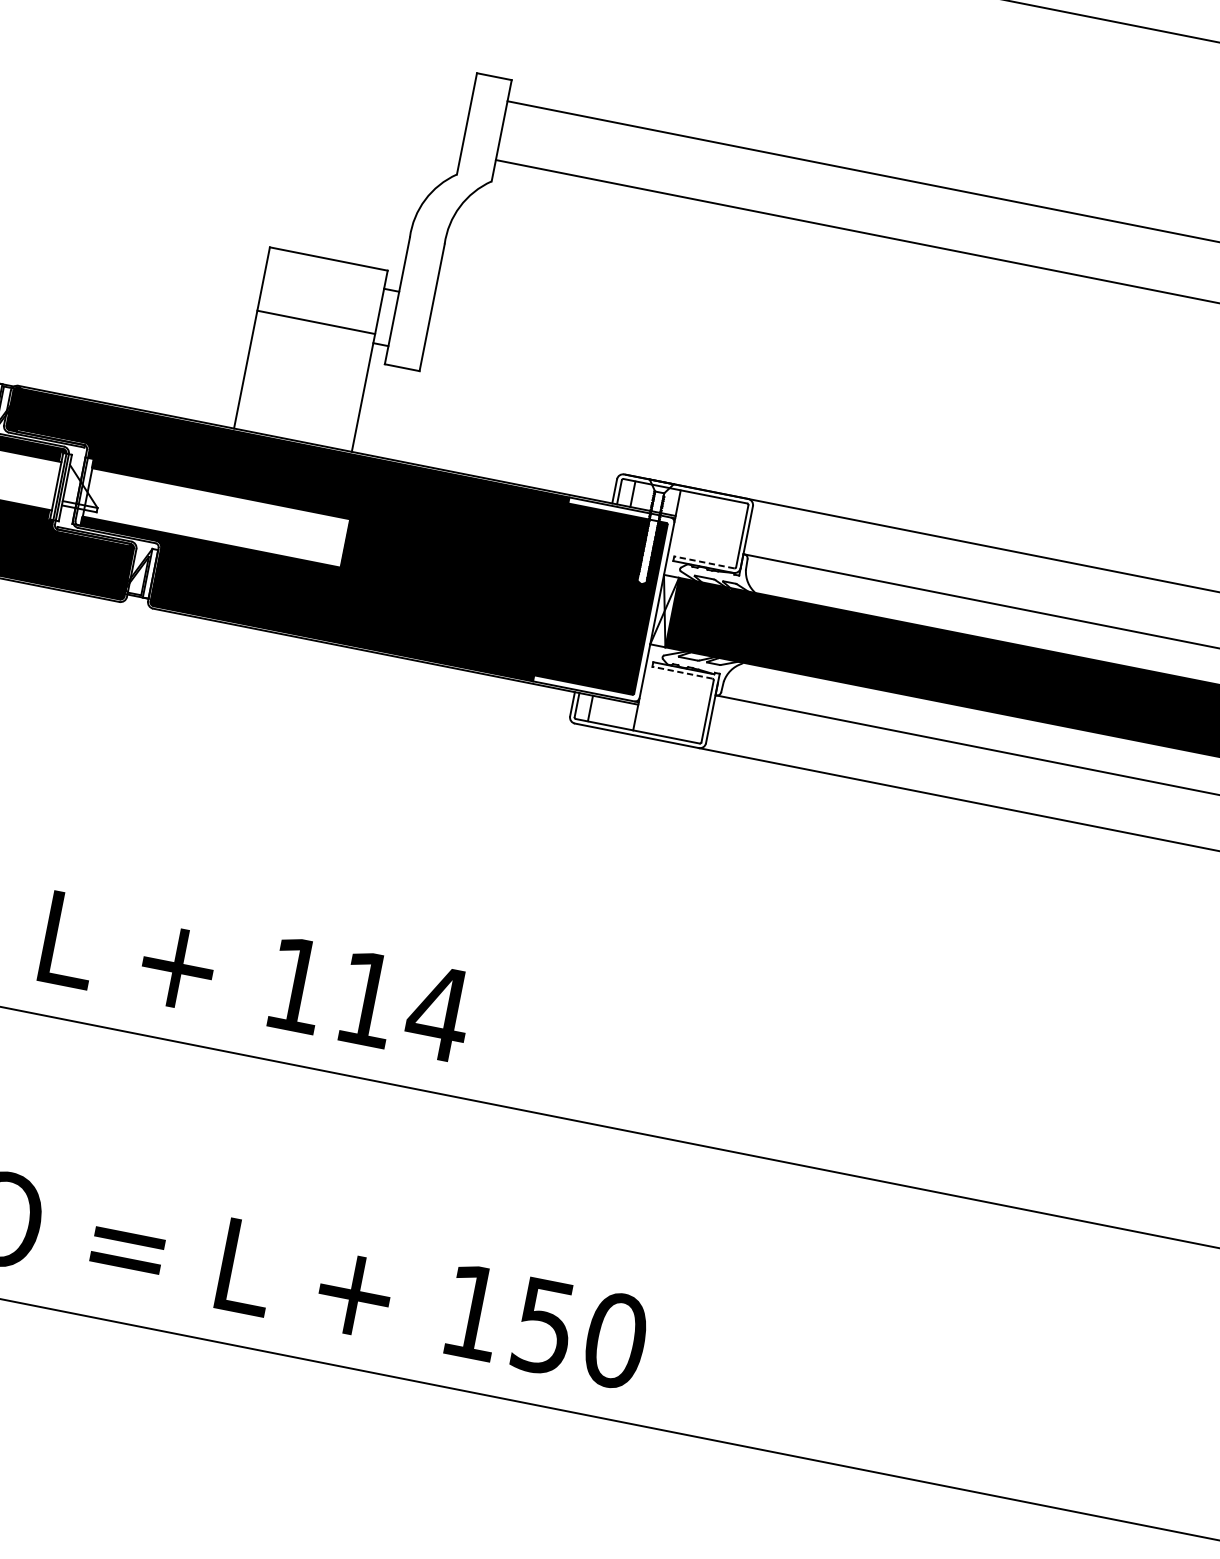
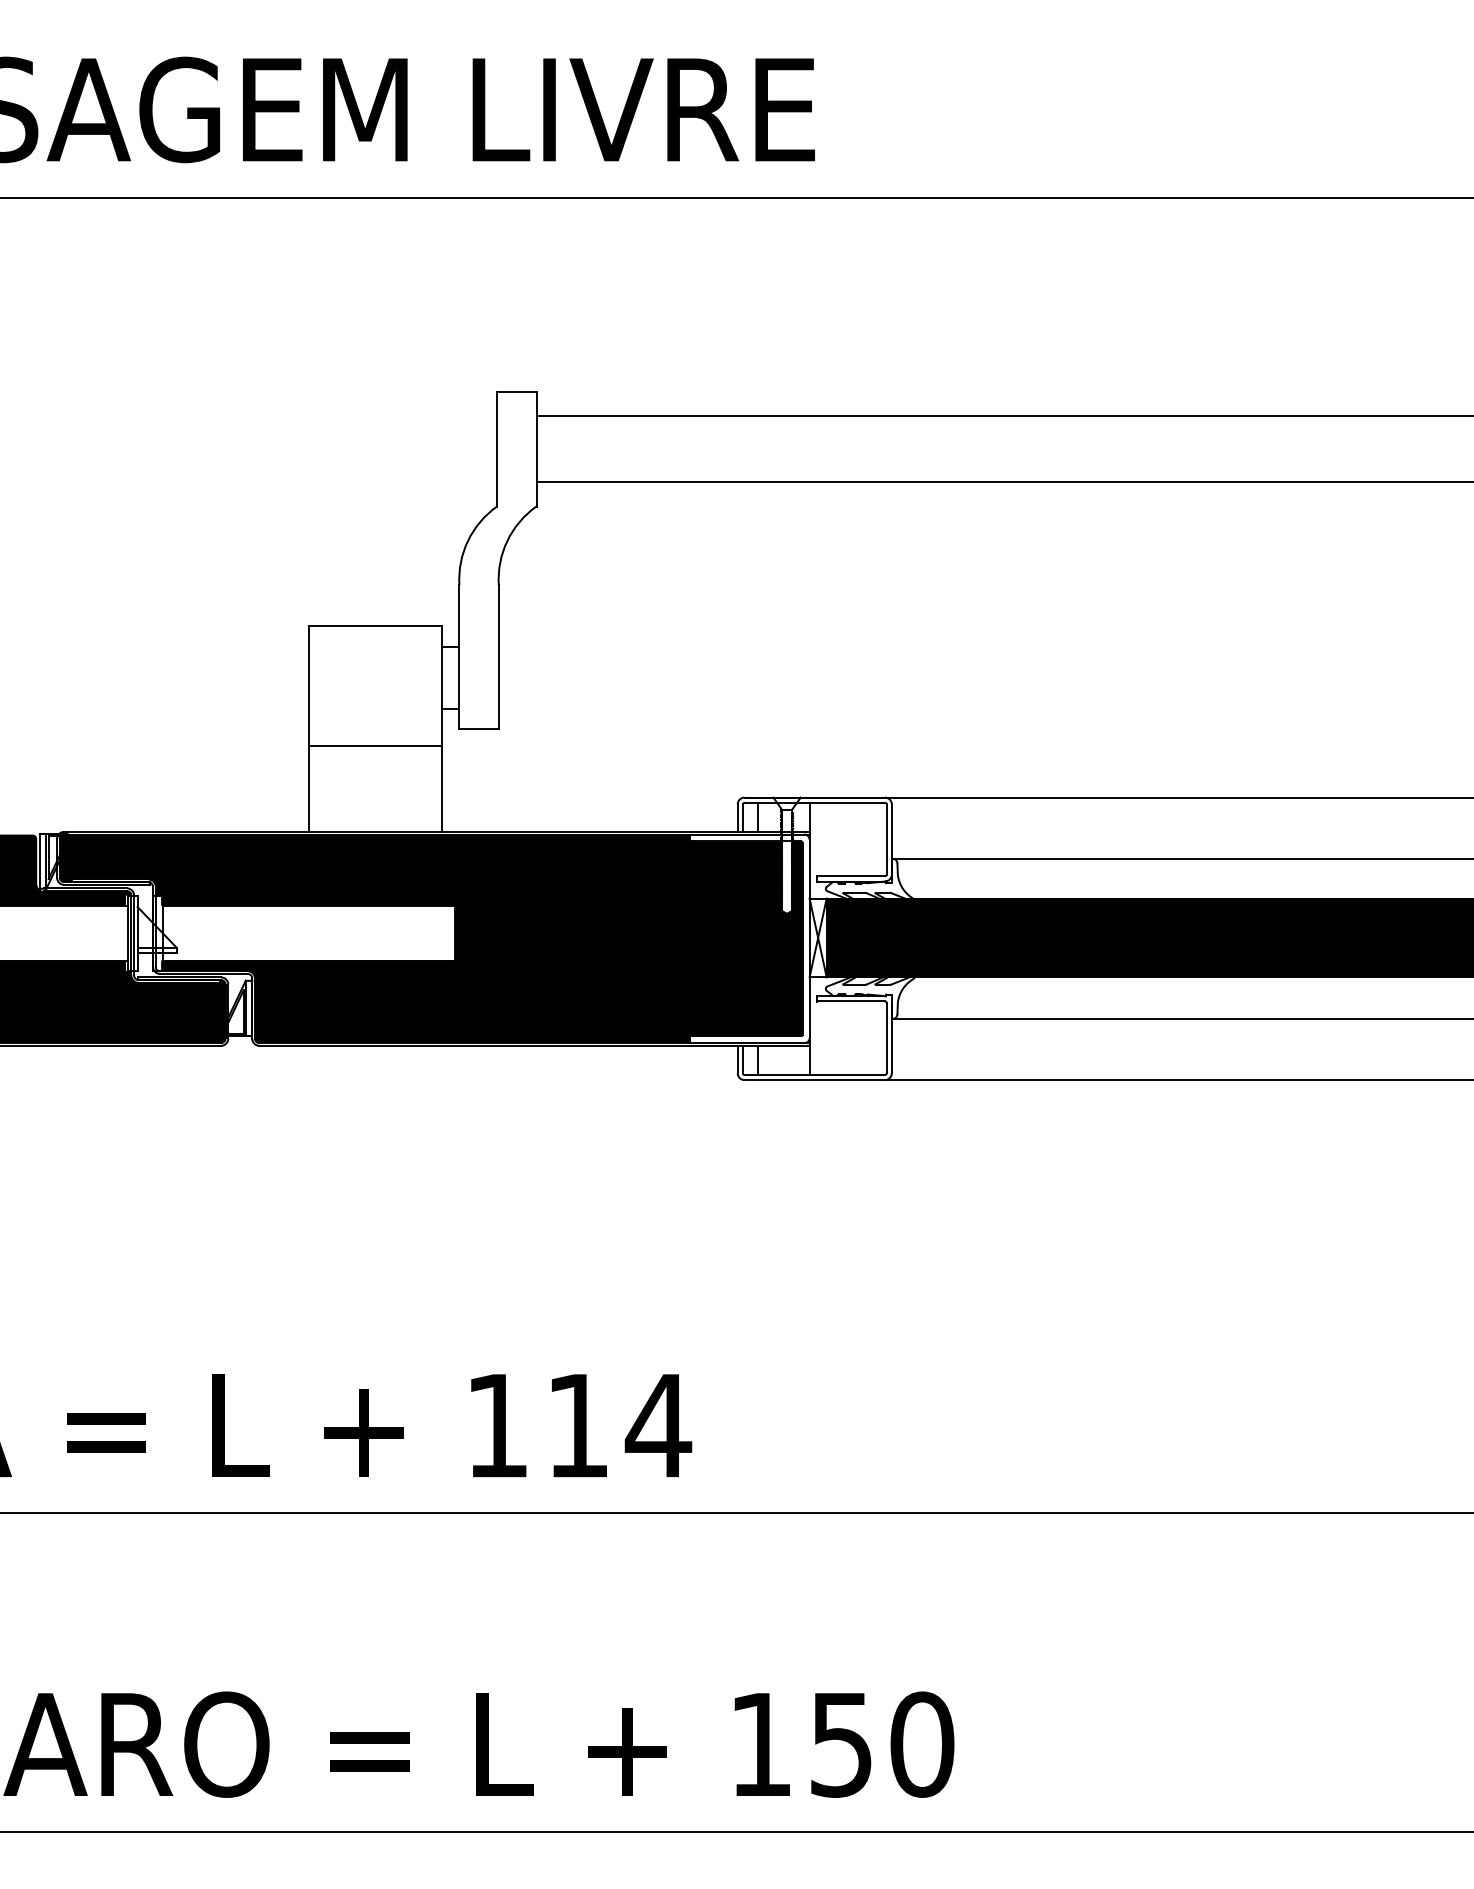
line: (316, 322) -> (375, 746), moved
line: (703, 562) -> (850, 876), dashed -> solid
line: (682, 672) -> (850, 1001), dashed -> solid

